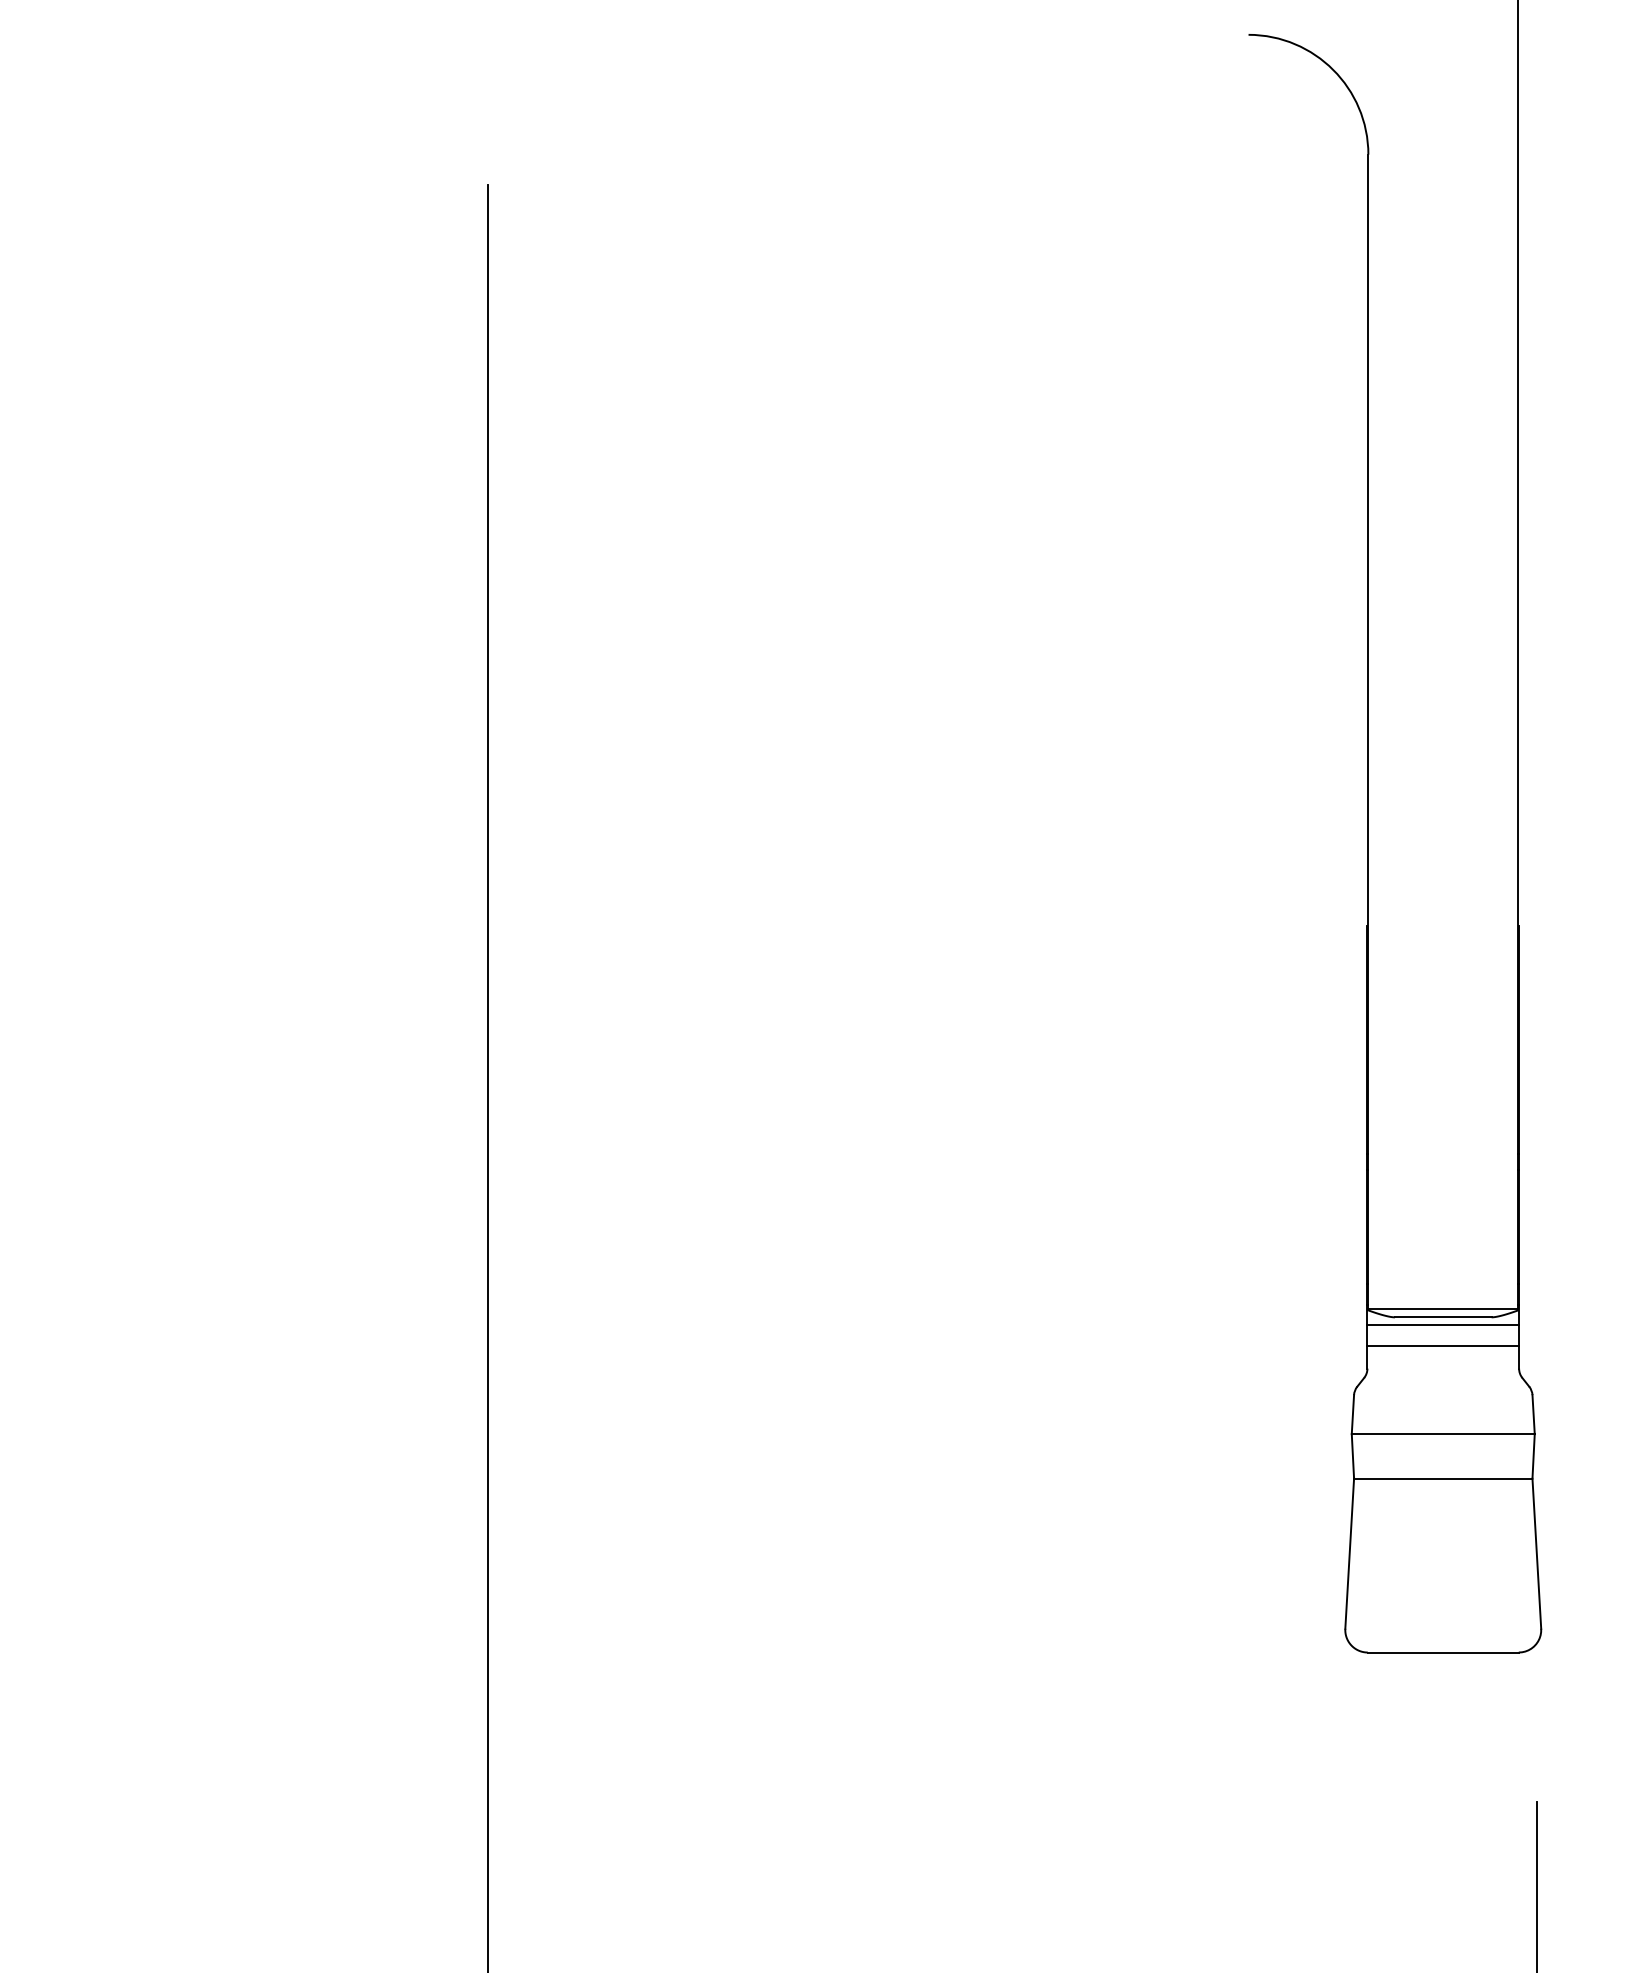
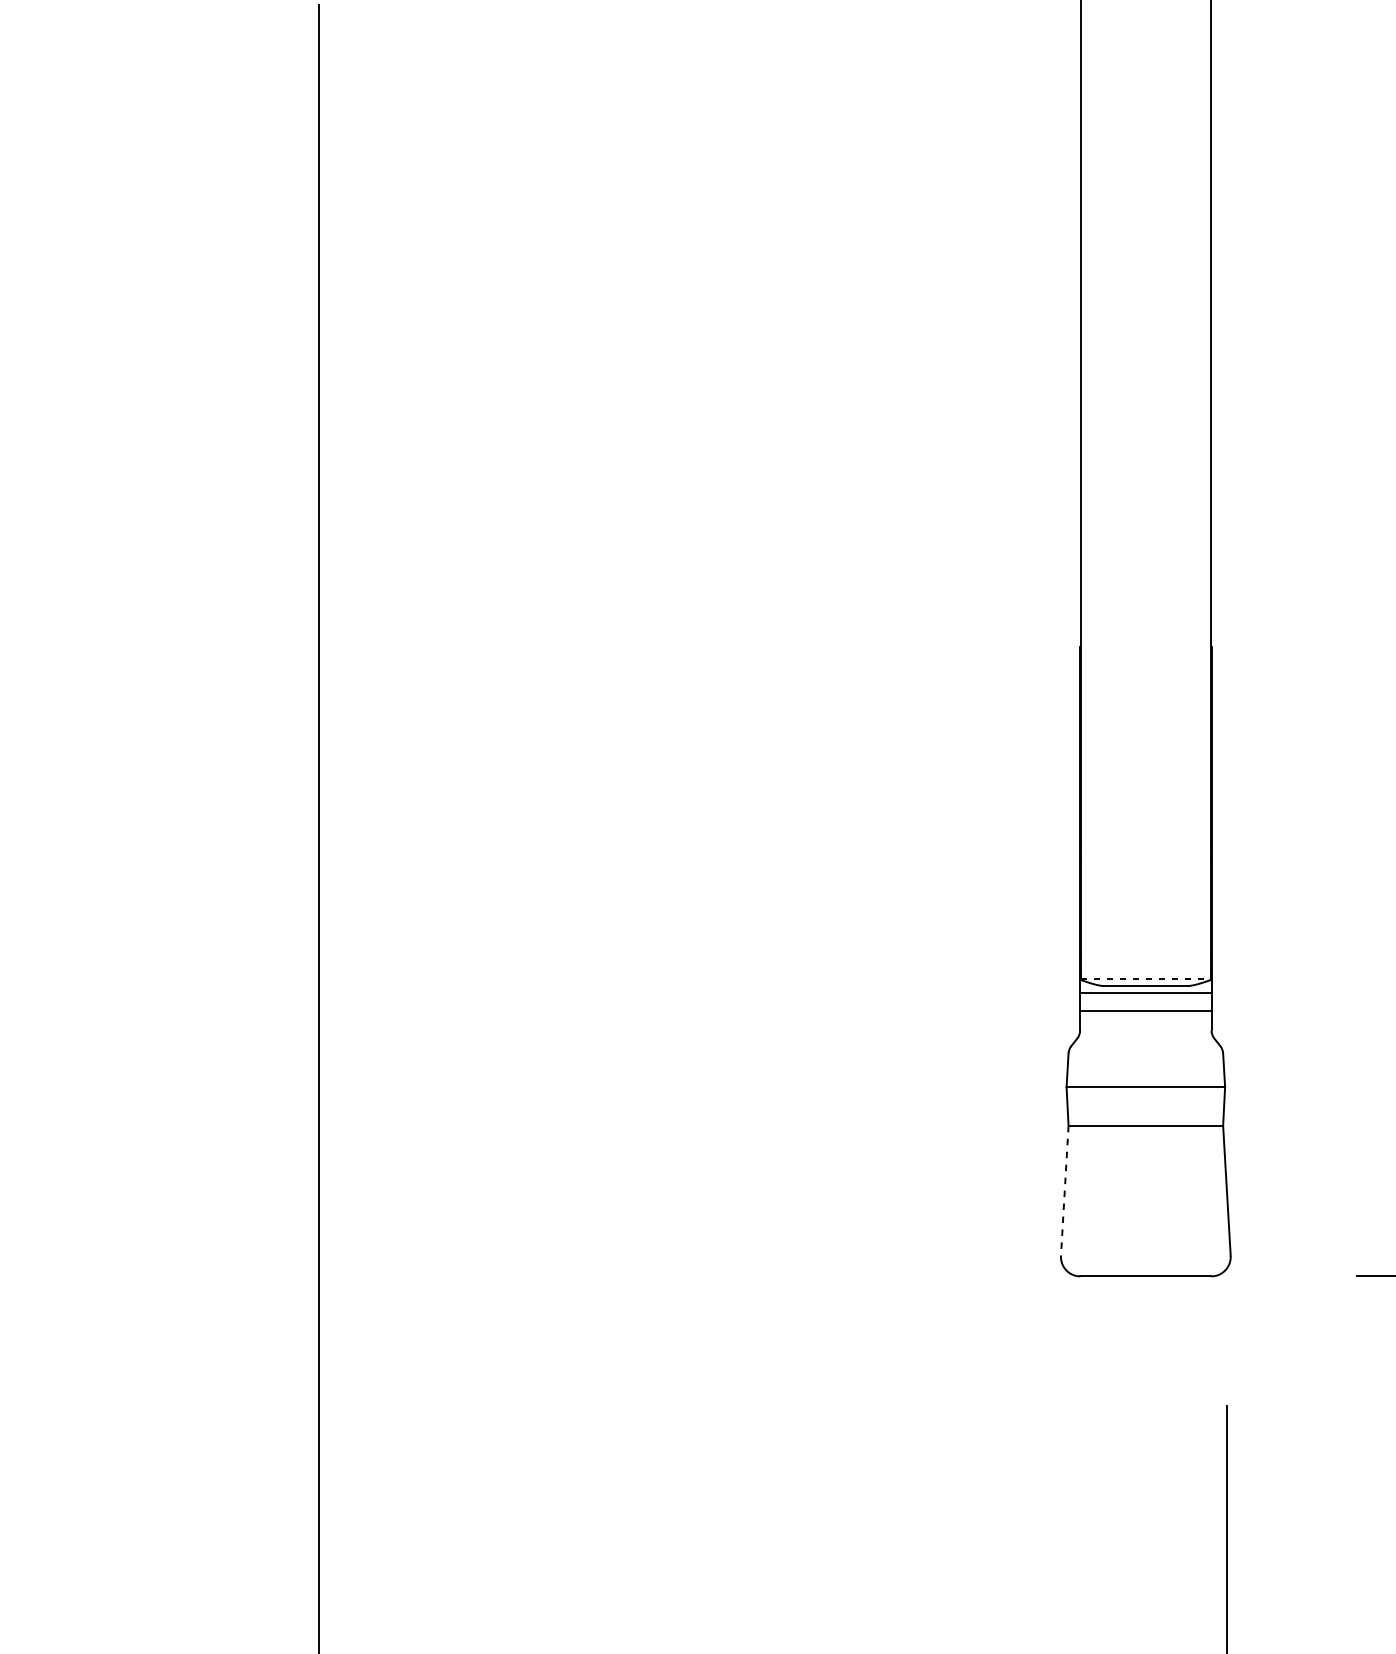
line: (1443, 1309) -> (1146, 979), solid -> dashed
line: (1349, 1554) -> (1064, 1191), solid -> dashed

